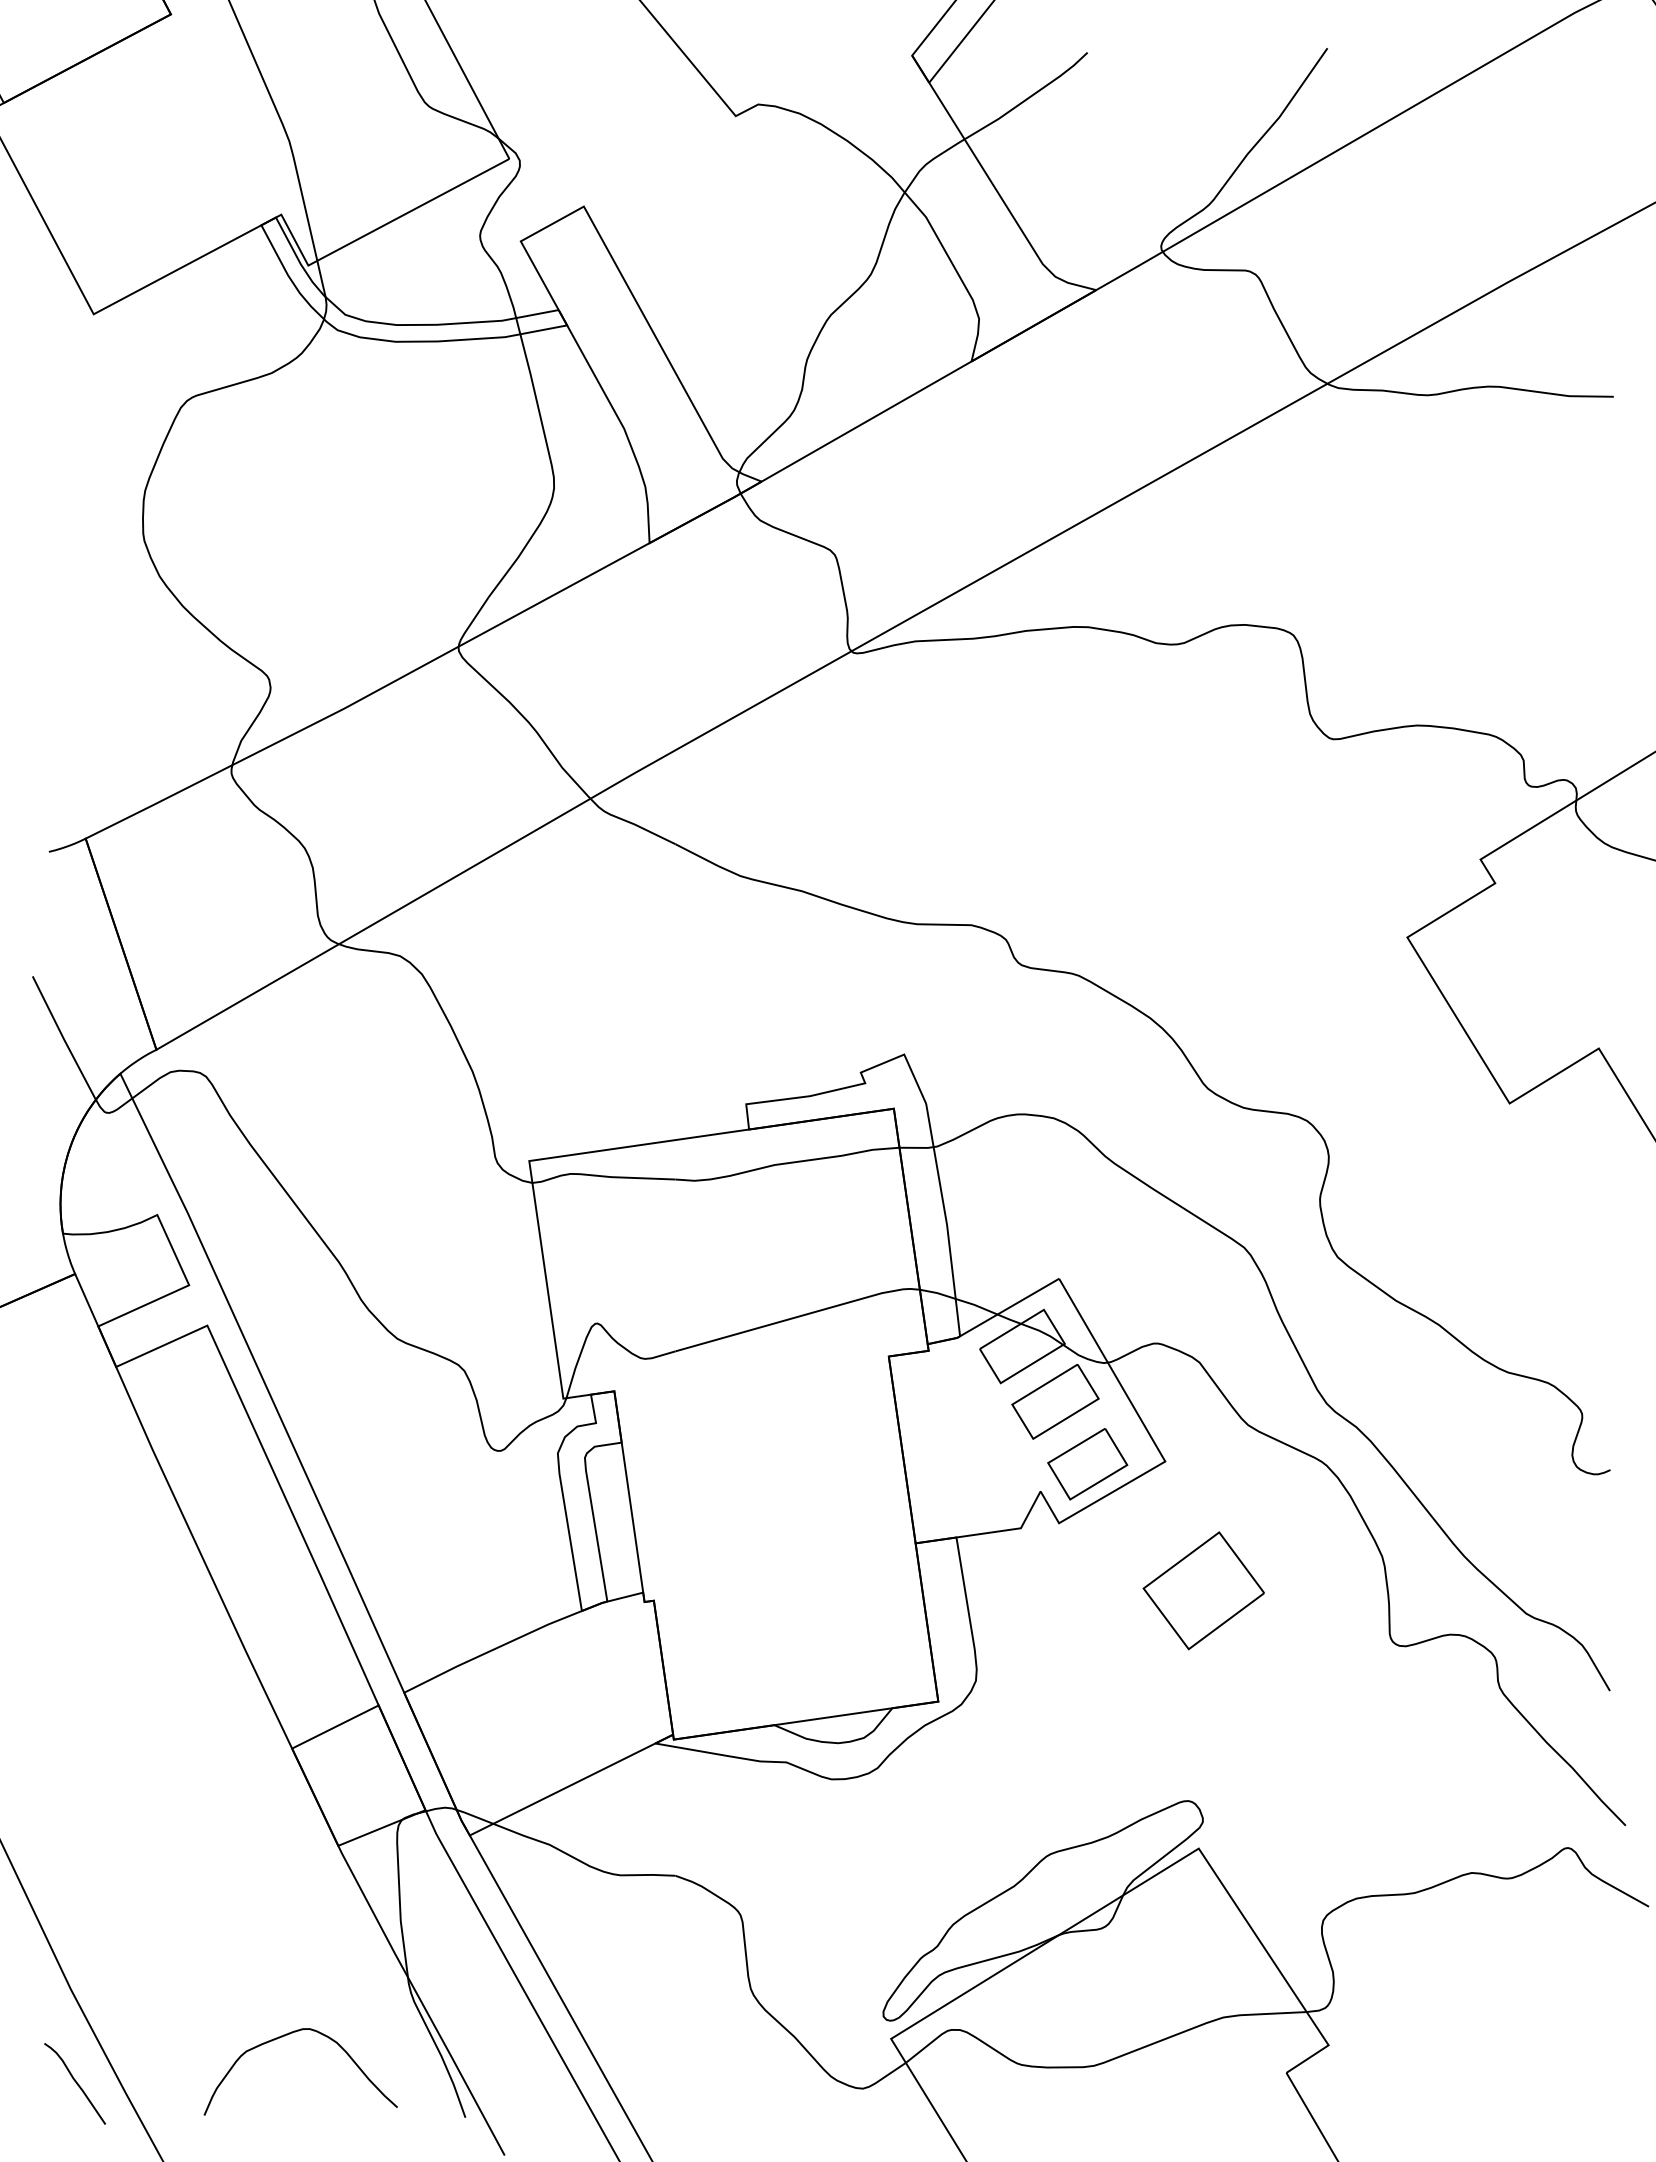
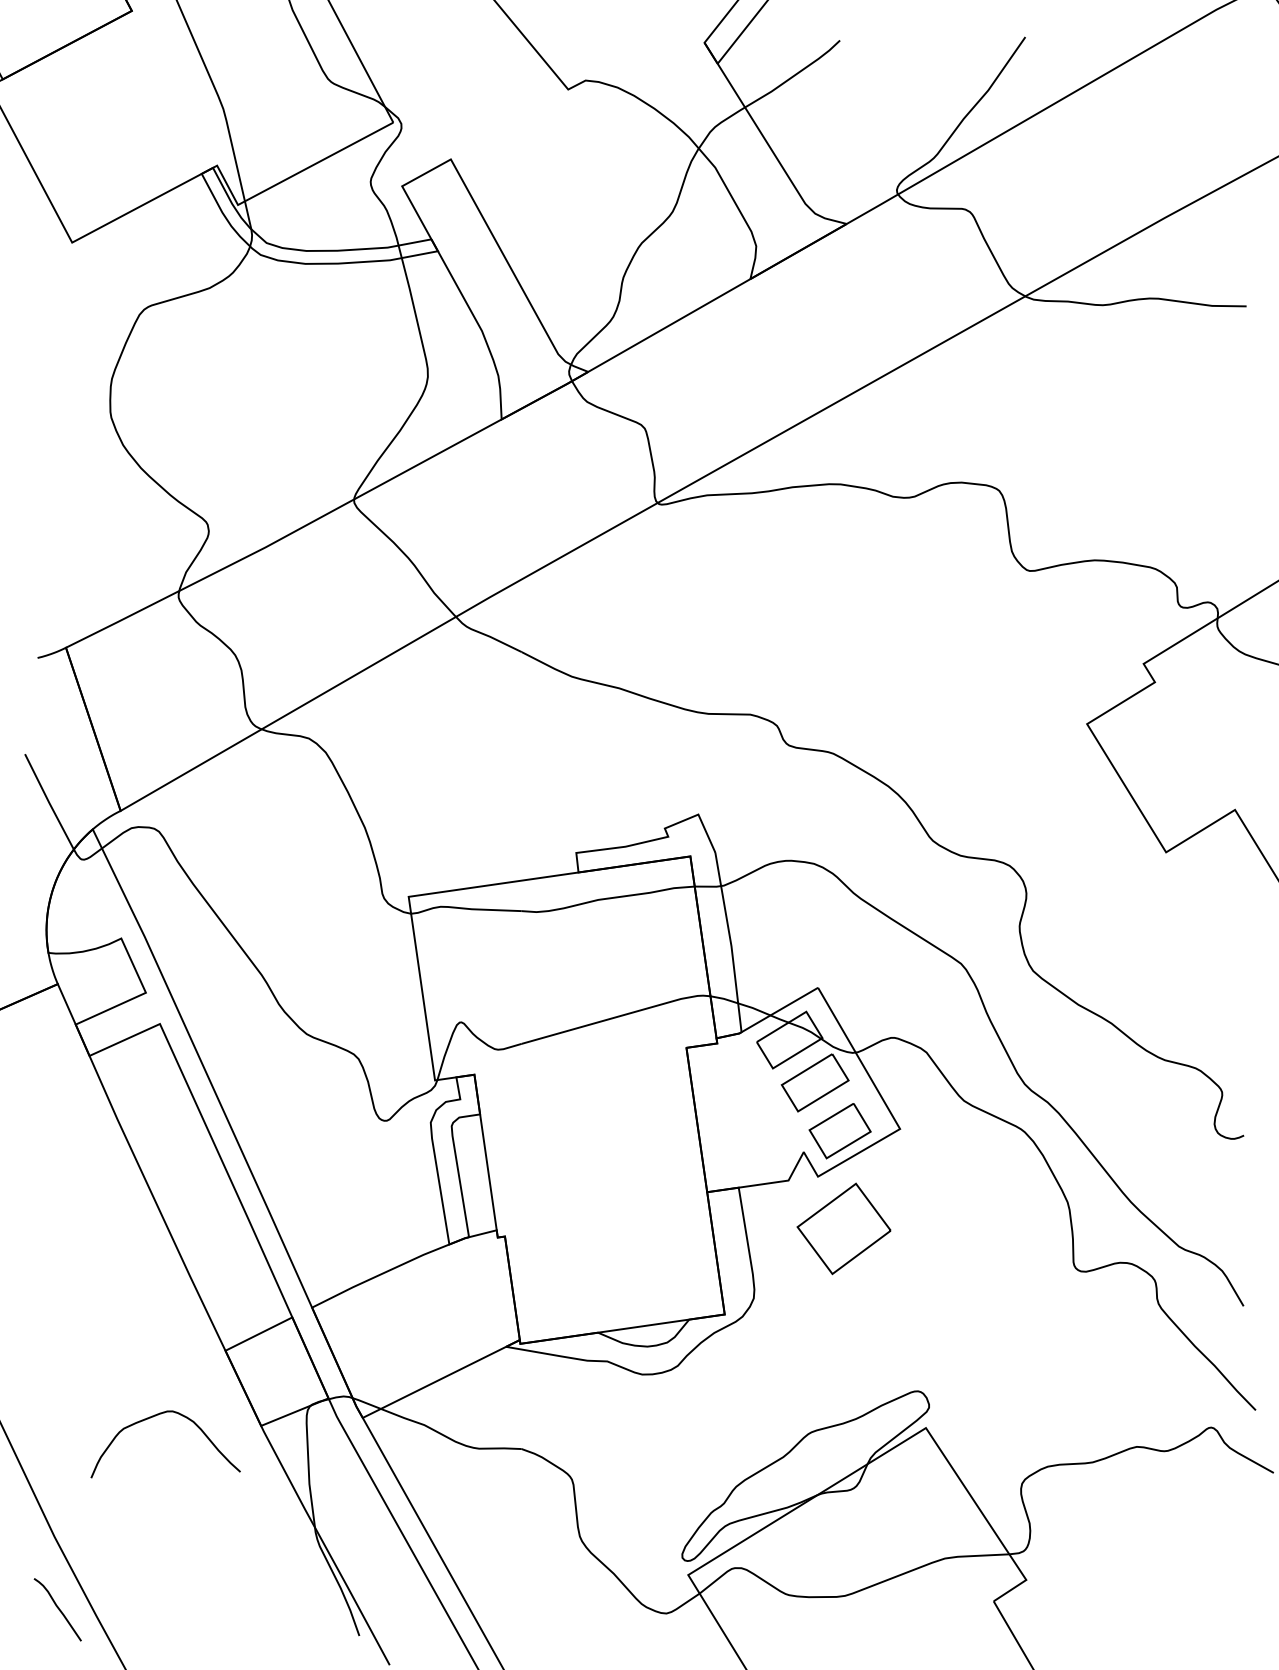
part: (1203, 1590) -> (843, 1228), moved
curve: (287, 2035) -> (155, 1416), moved

